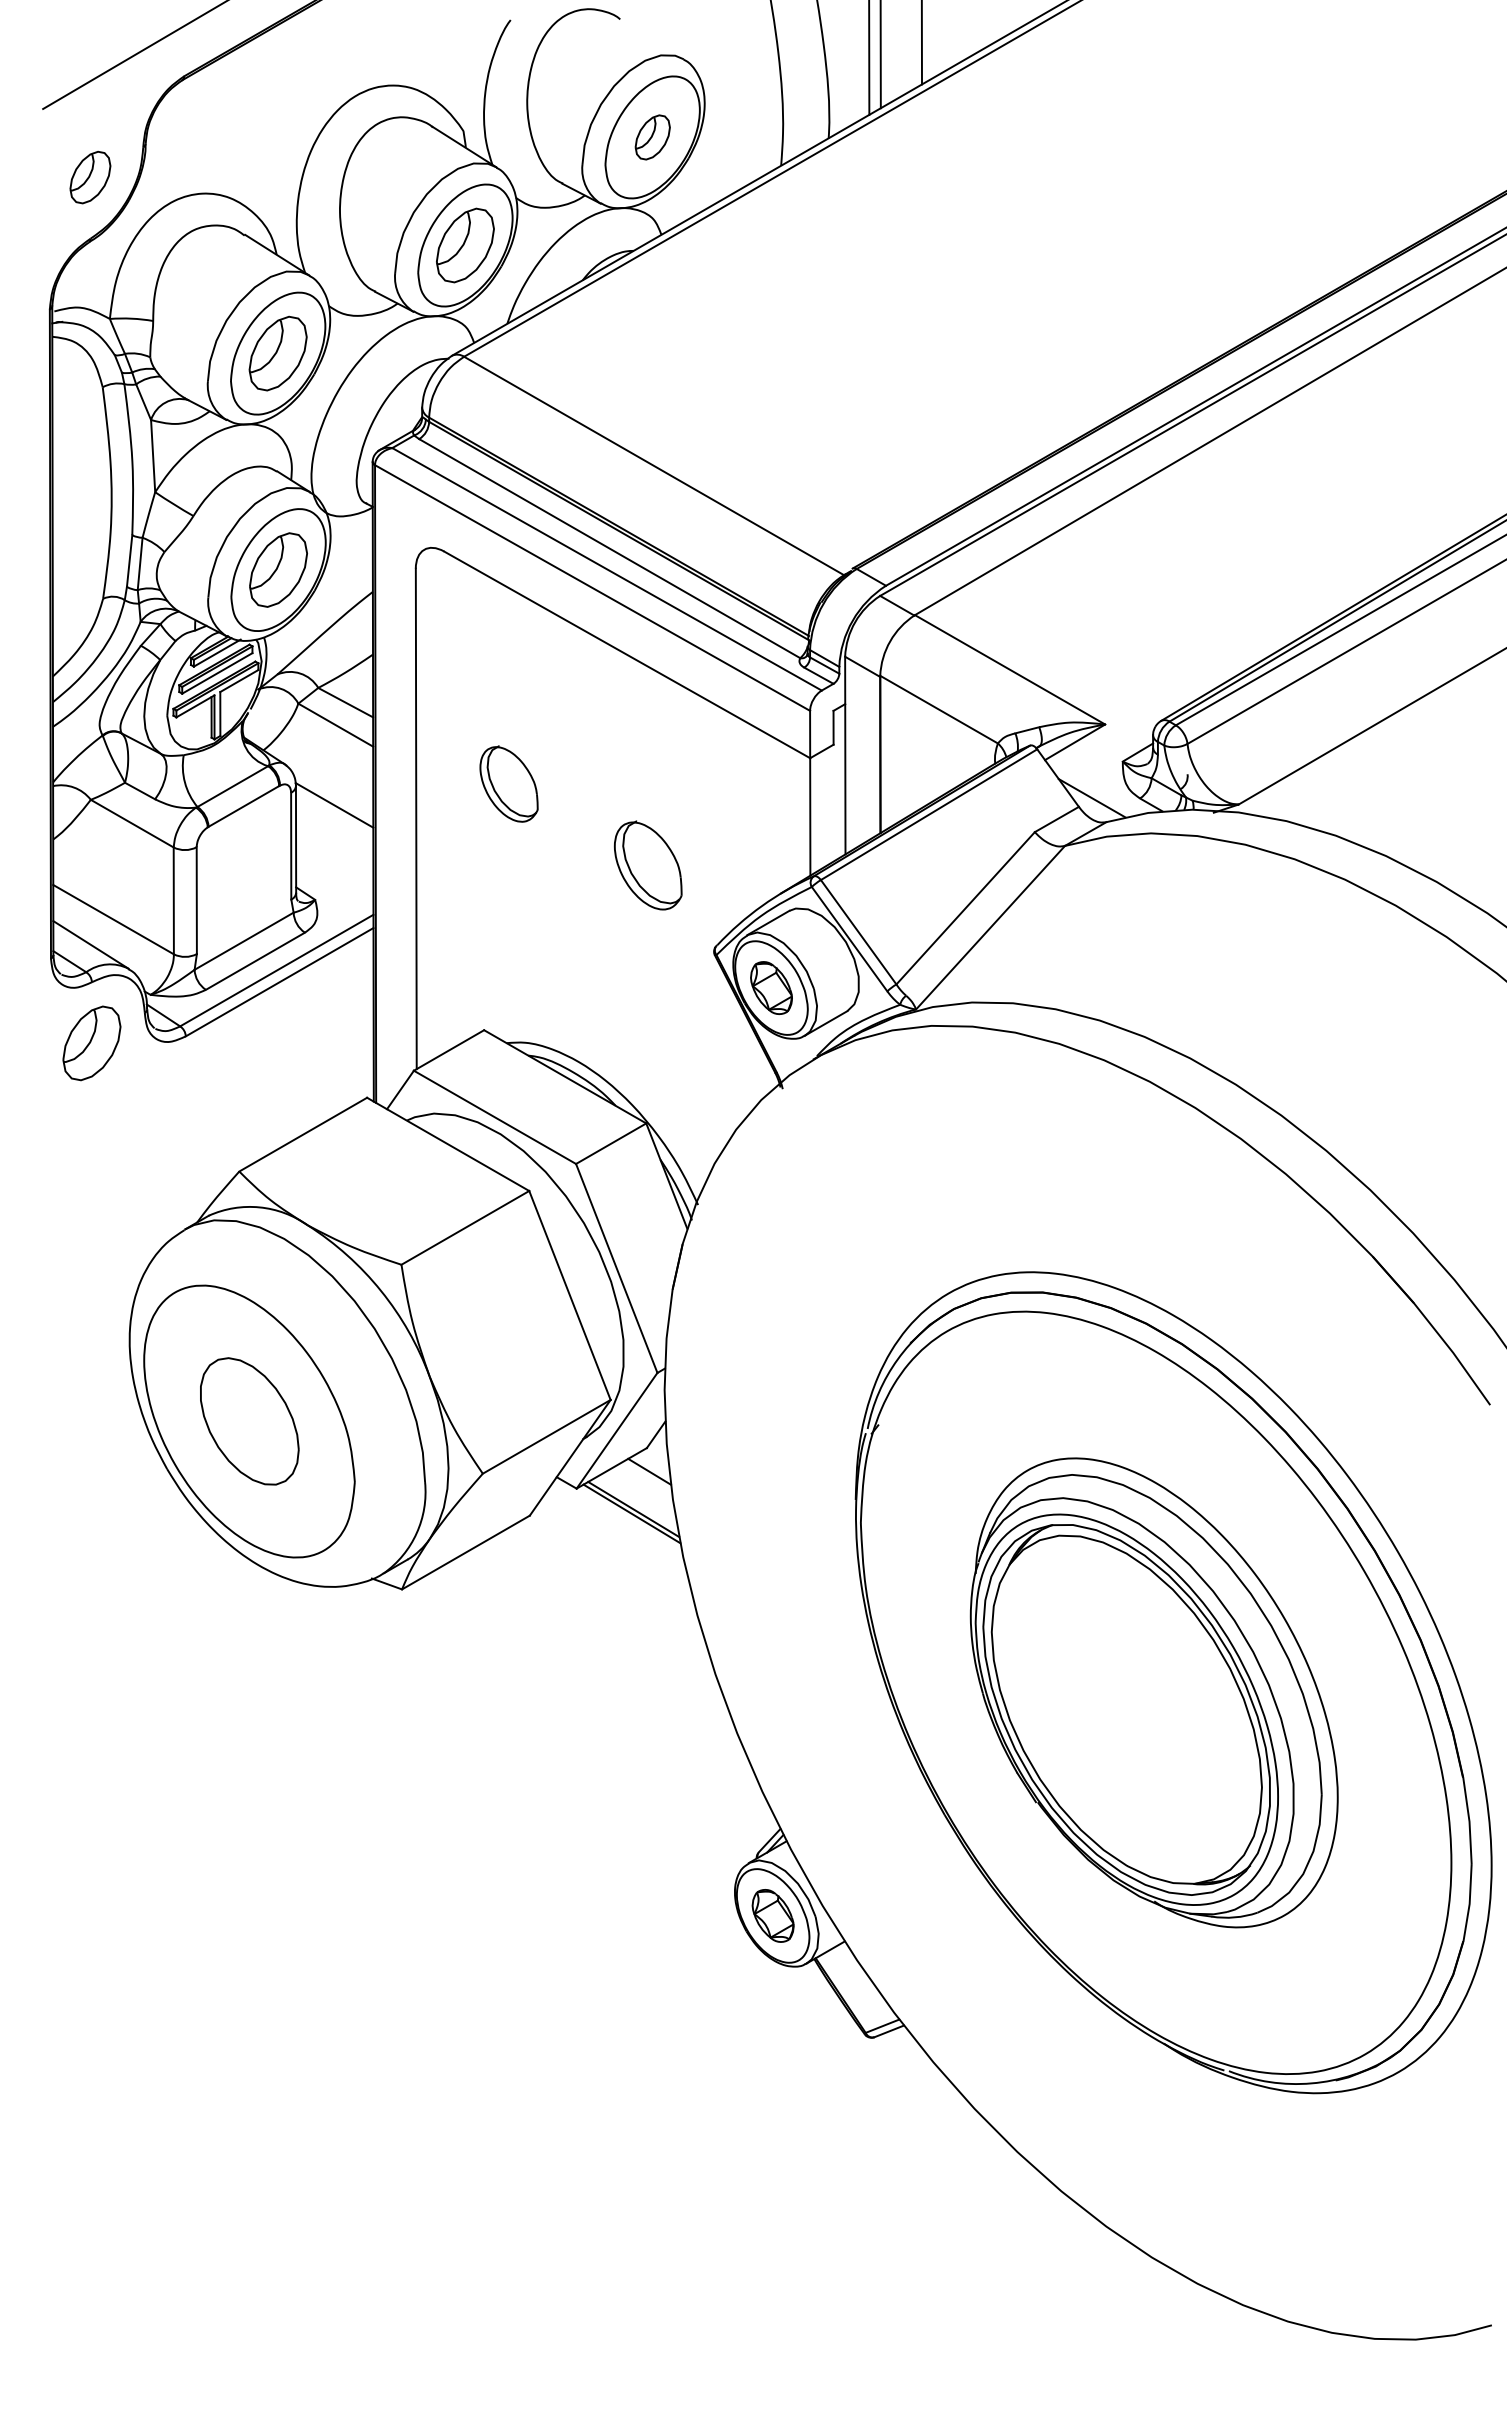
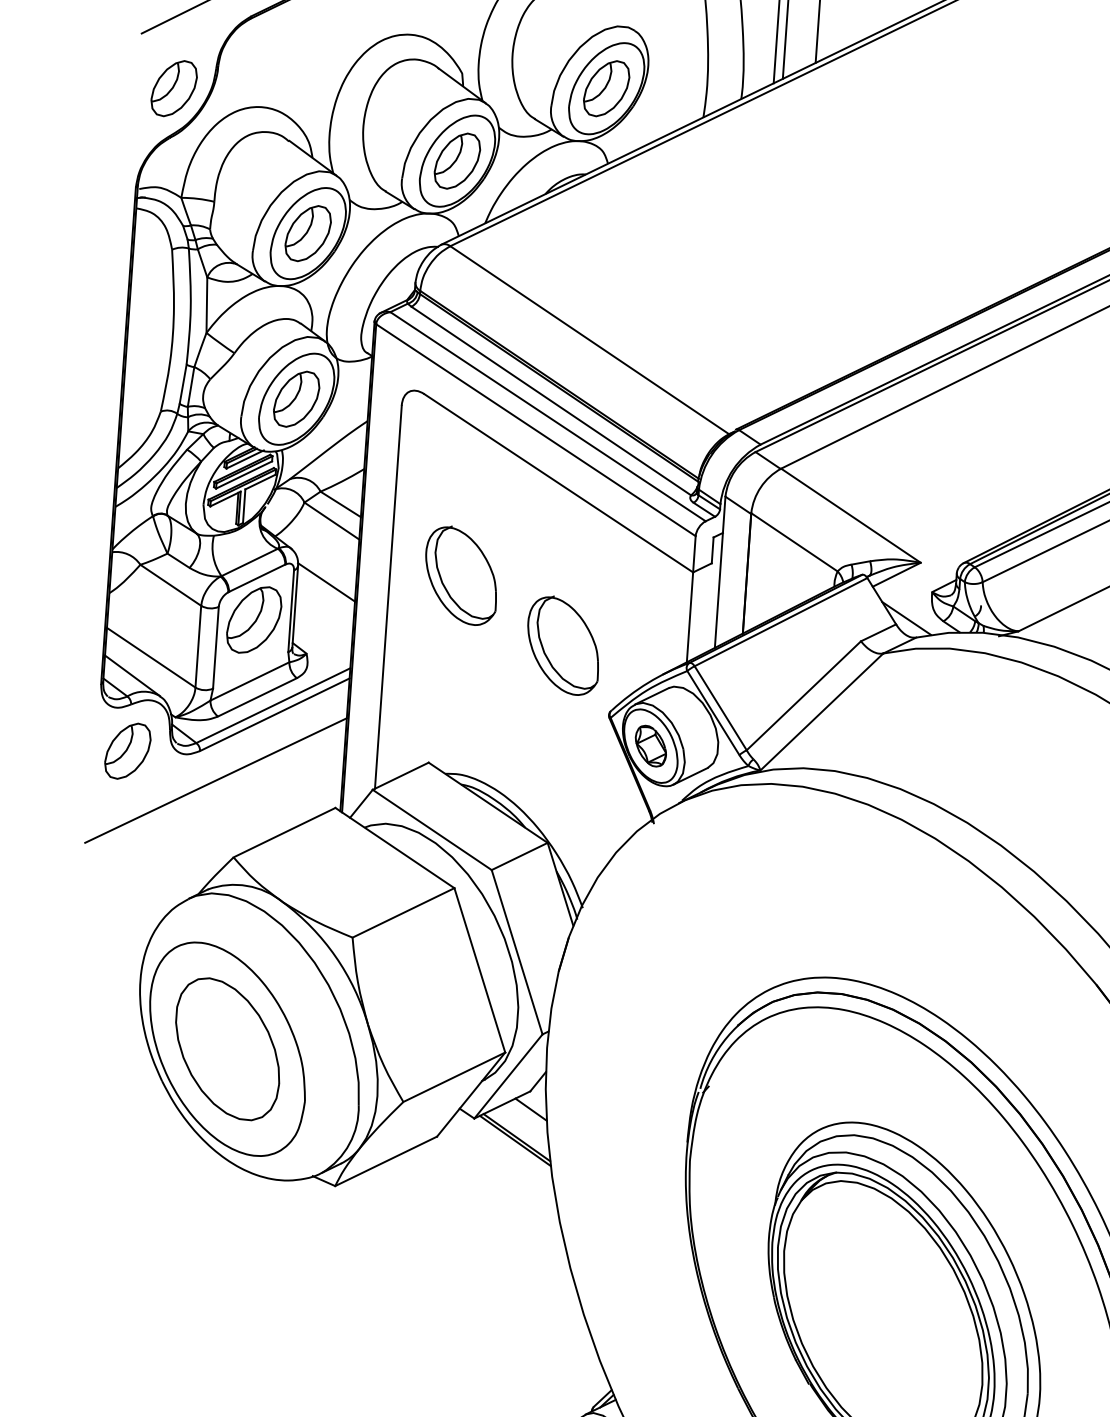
part: (652, 137) -> (606, 88), size x1.67
part: (90, 177) -> (174, 88), size x1.43
part: (508, 783) -> (460, 575), size x1.67
part: (243, 860) -> (253, 619), added
part: (647, 865) -> (562, 645), size x1.43
line: (209, 1073) -> (216, 780), added
part: (249, 1421) -> (227, 1049), size x1.43

